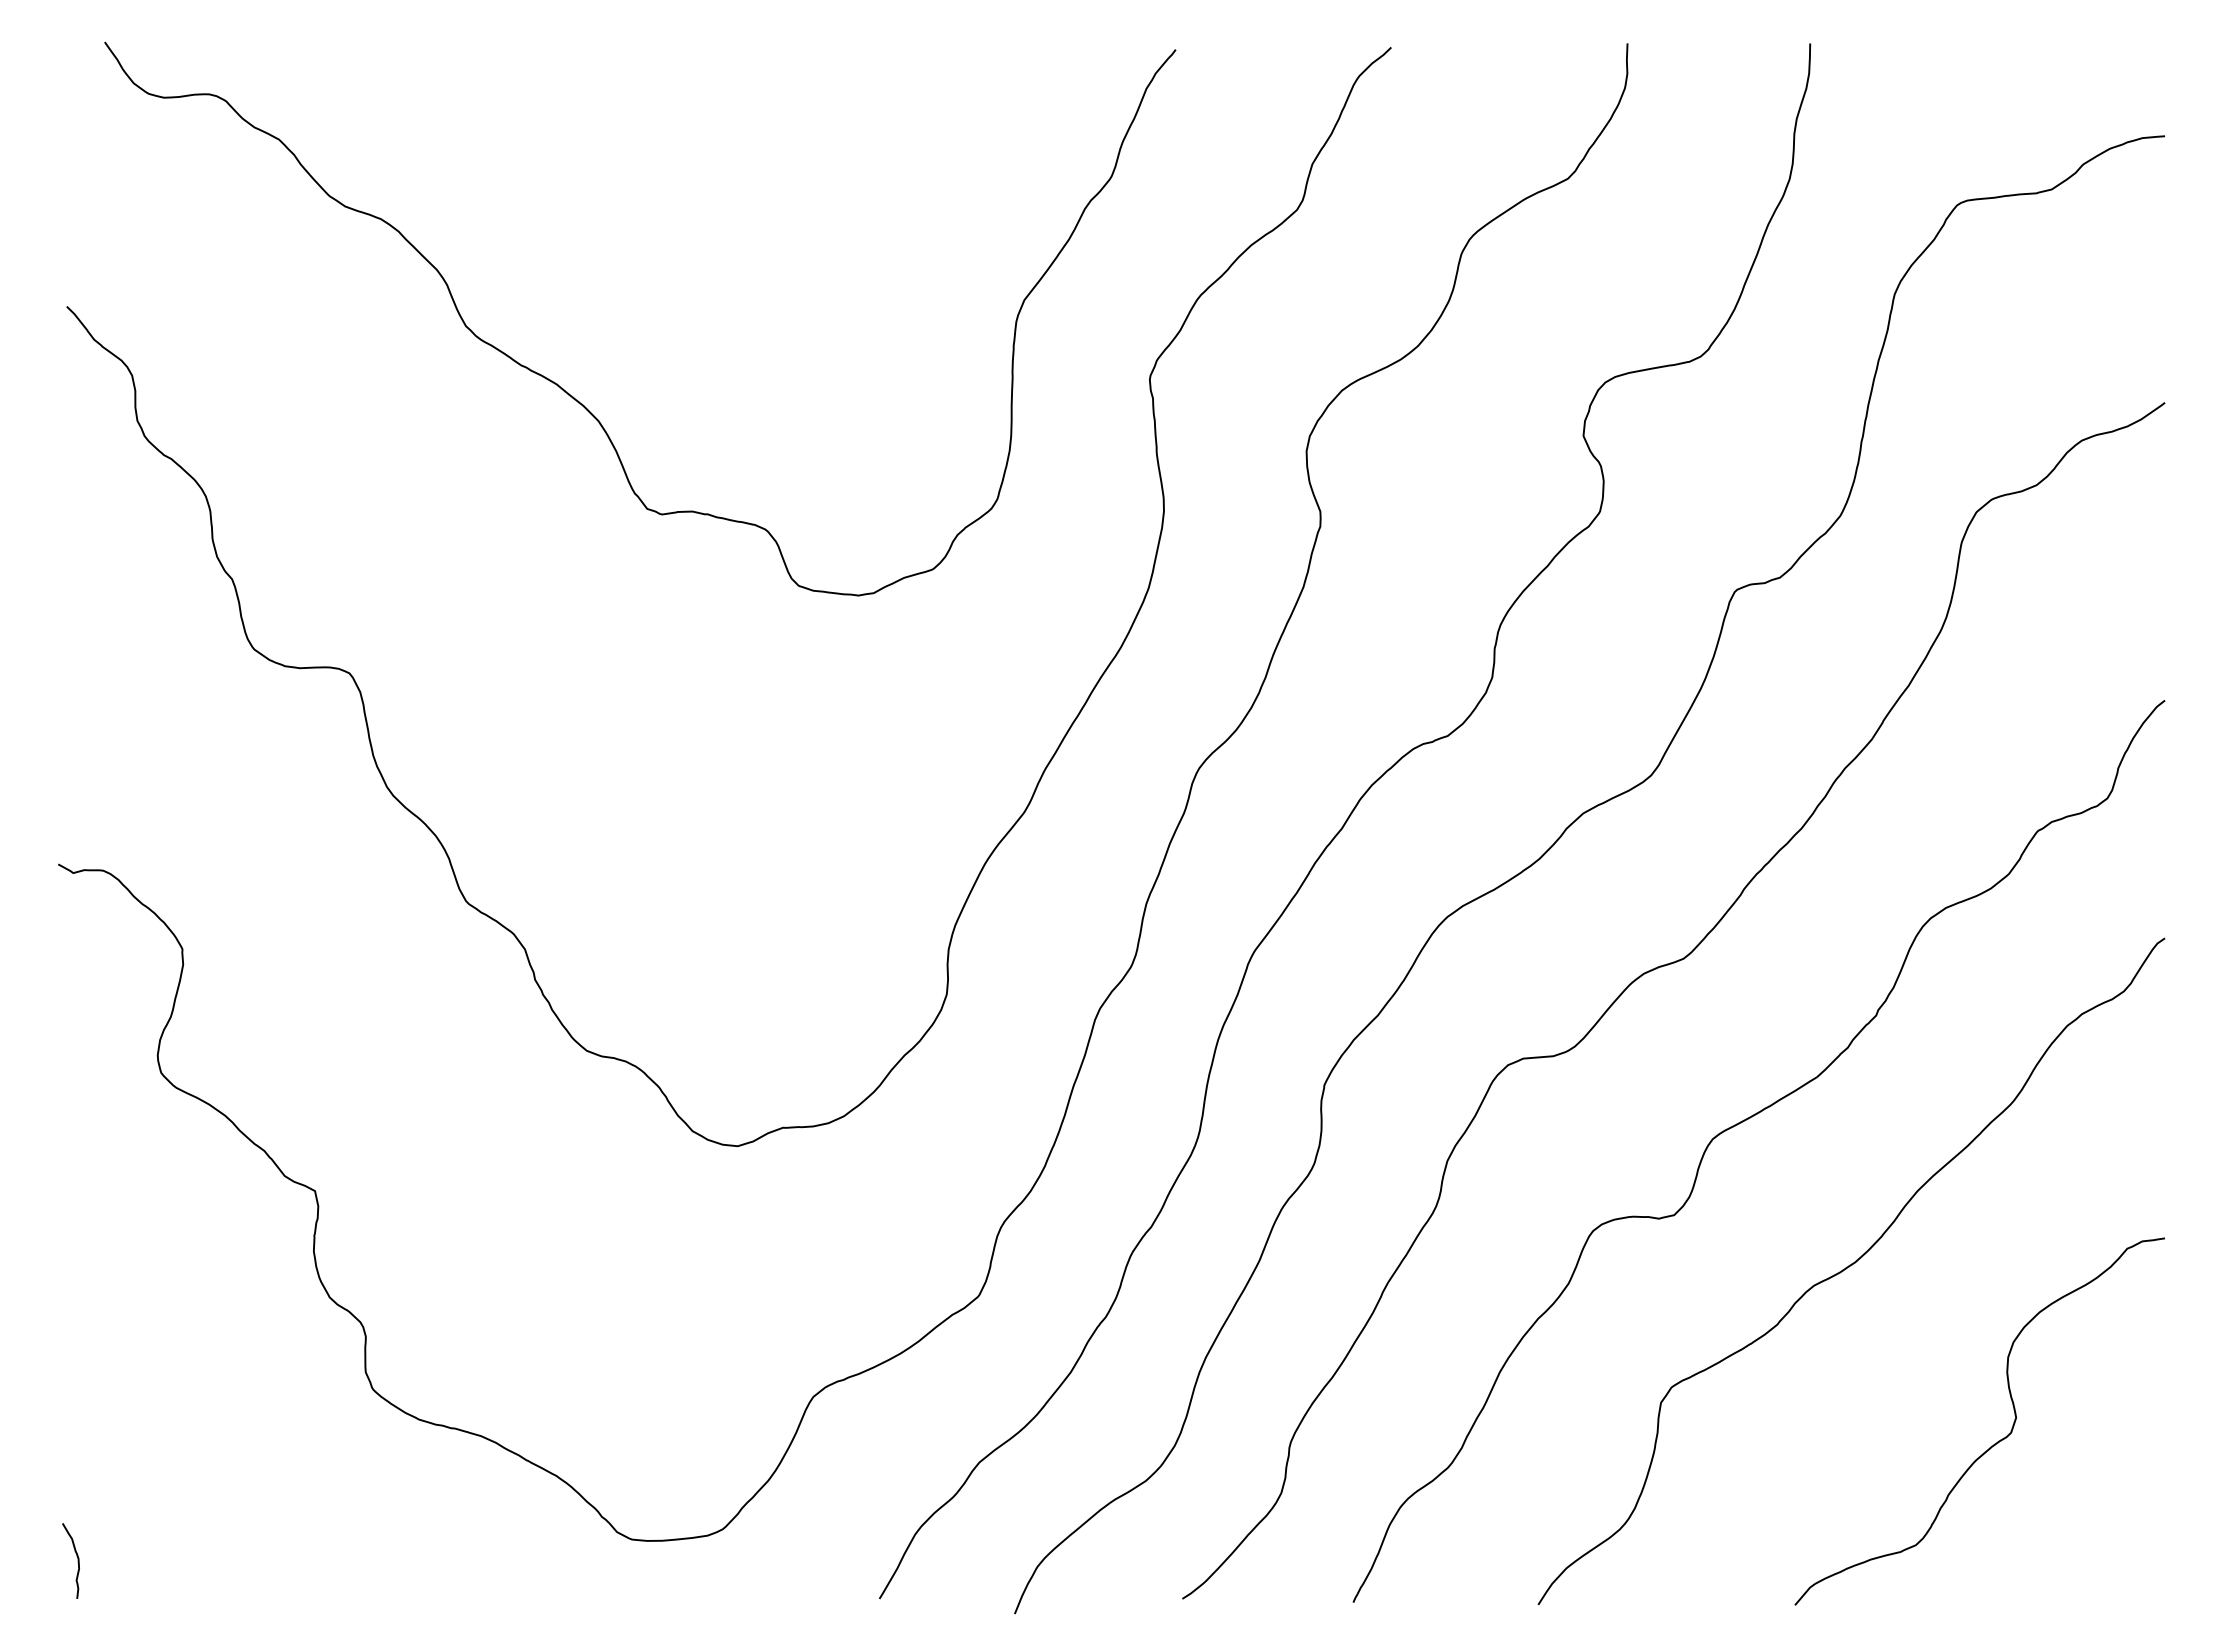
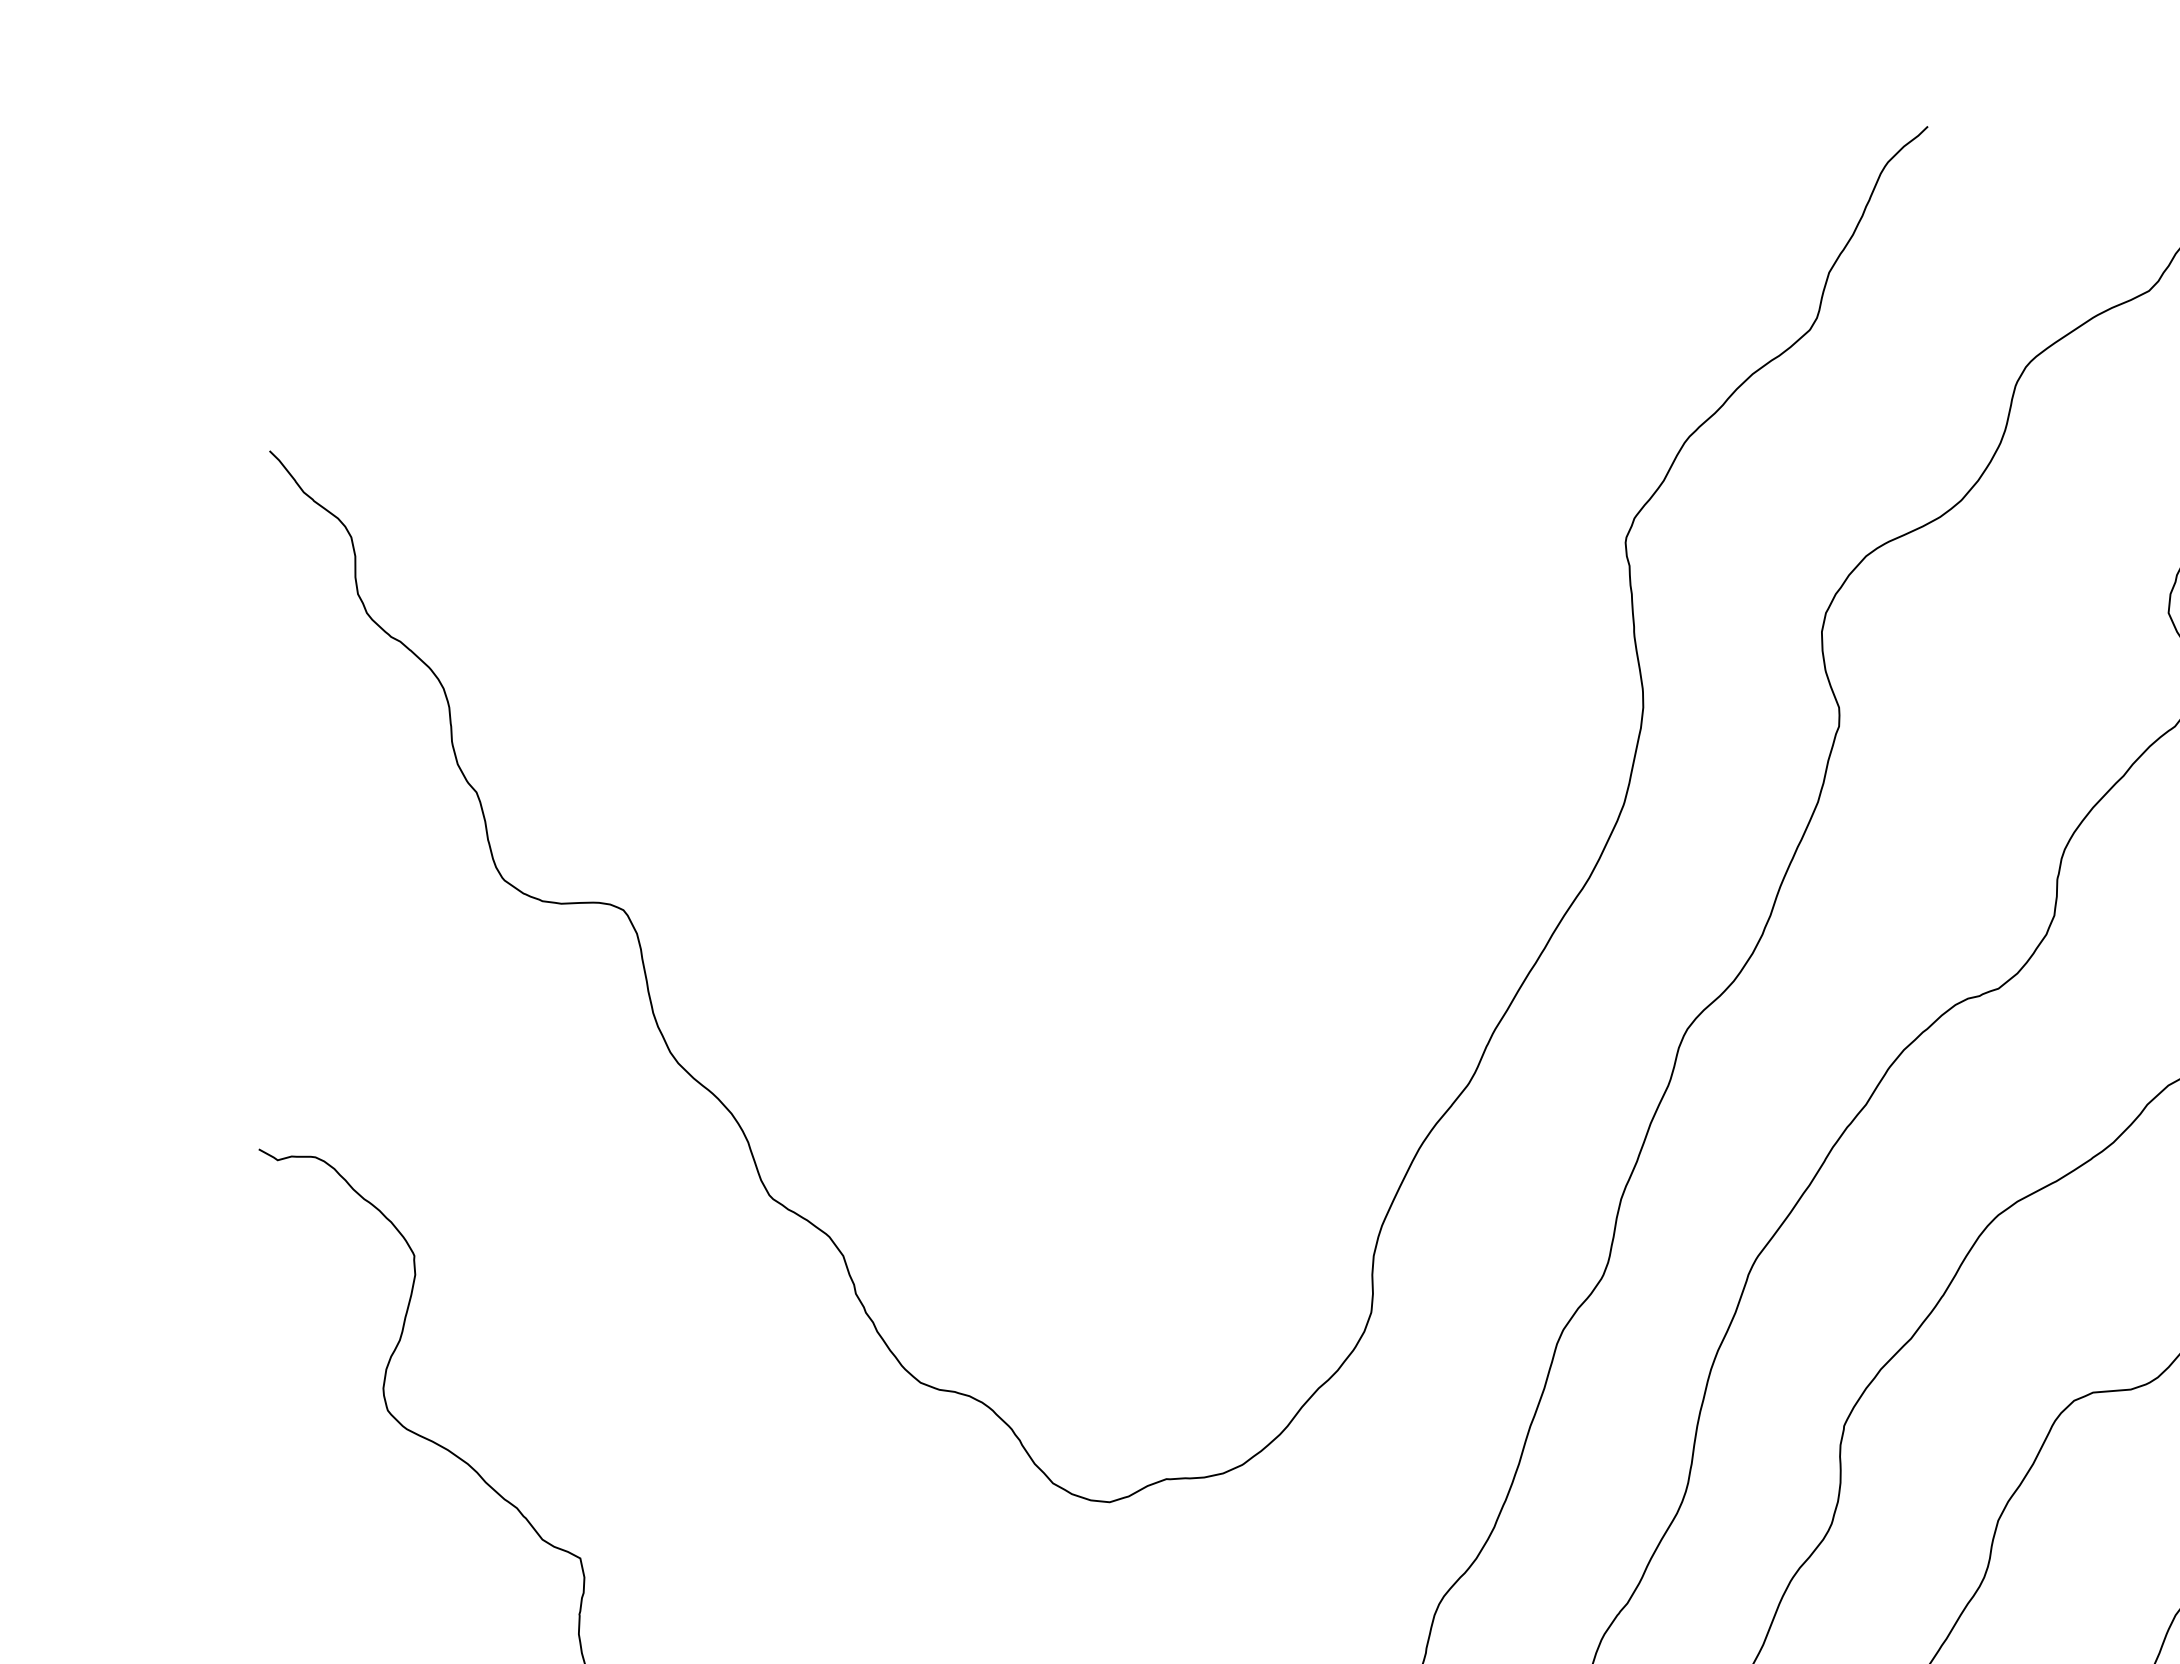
curve: (578, 400) -> (910, 568), removed

